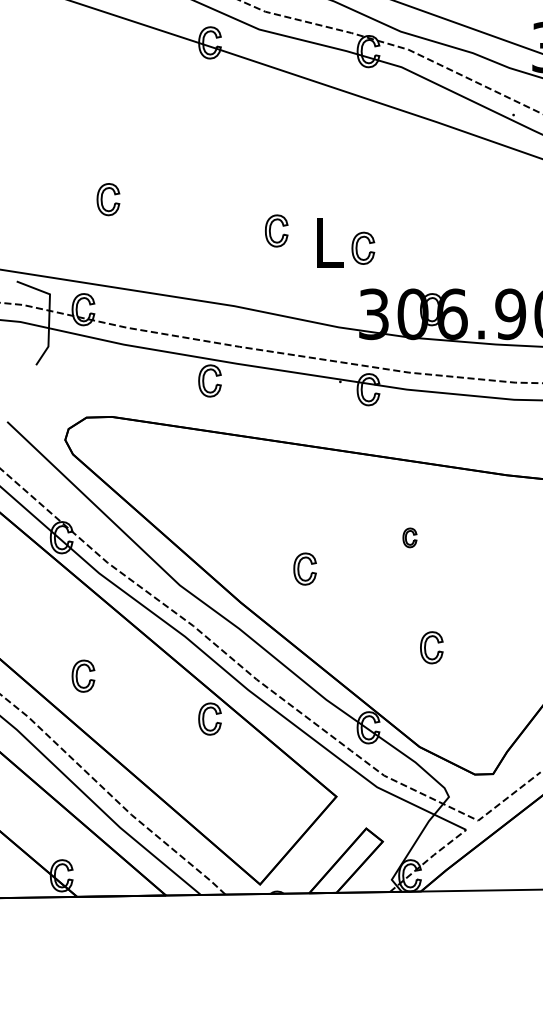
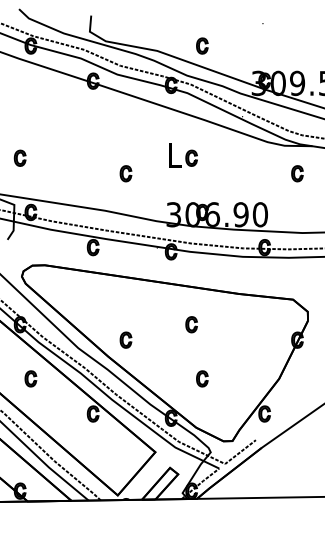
part: (107, 197) -> (19, 157), moved
part: (346, 242) -> (183, 155), moved
part: (409, 537) -> (191, 324), size x1.67
part: (304, 567) -> (125, 339), moved
part: (82, 675) -> (30, 378), moved

